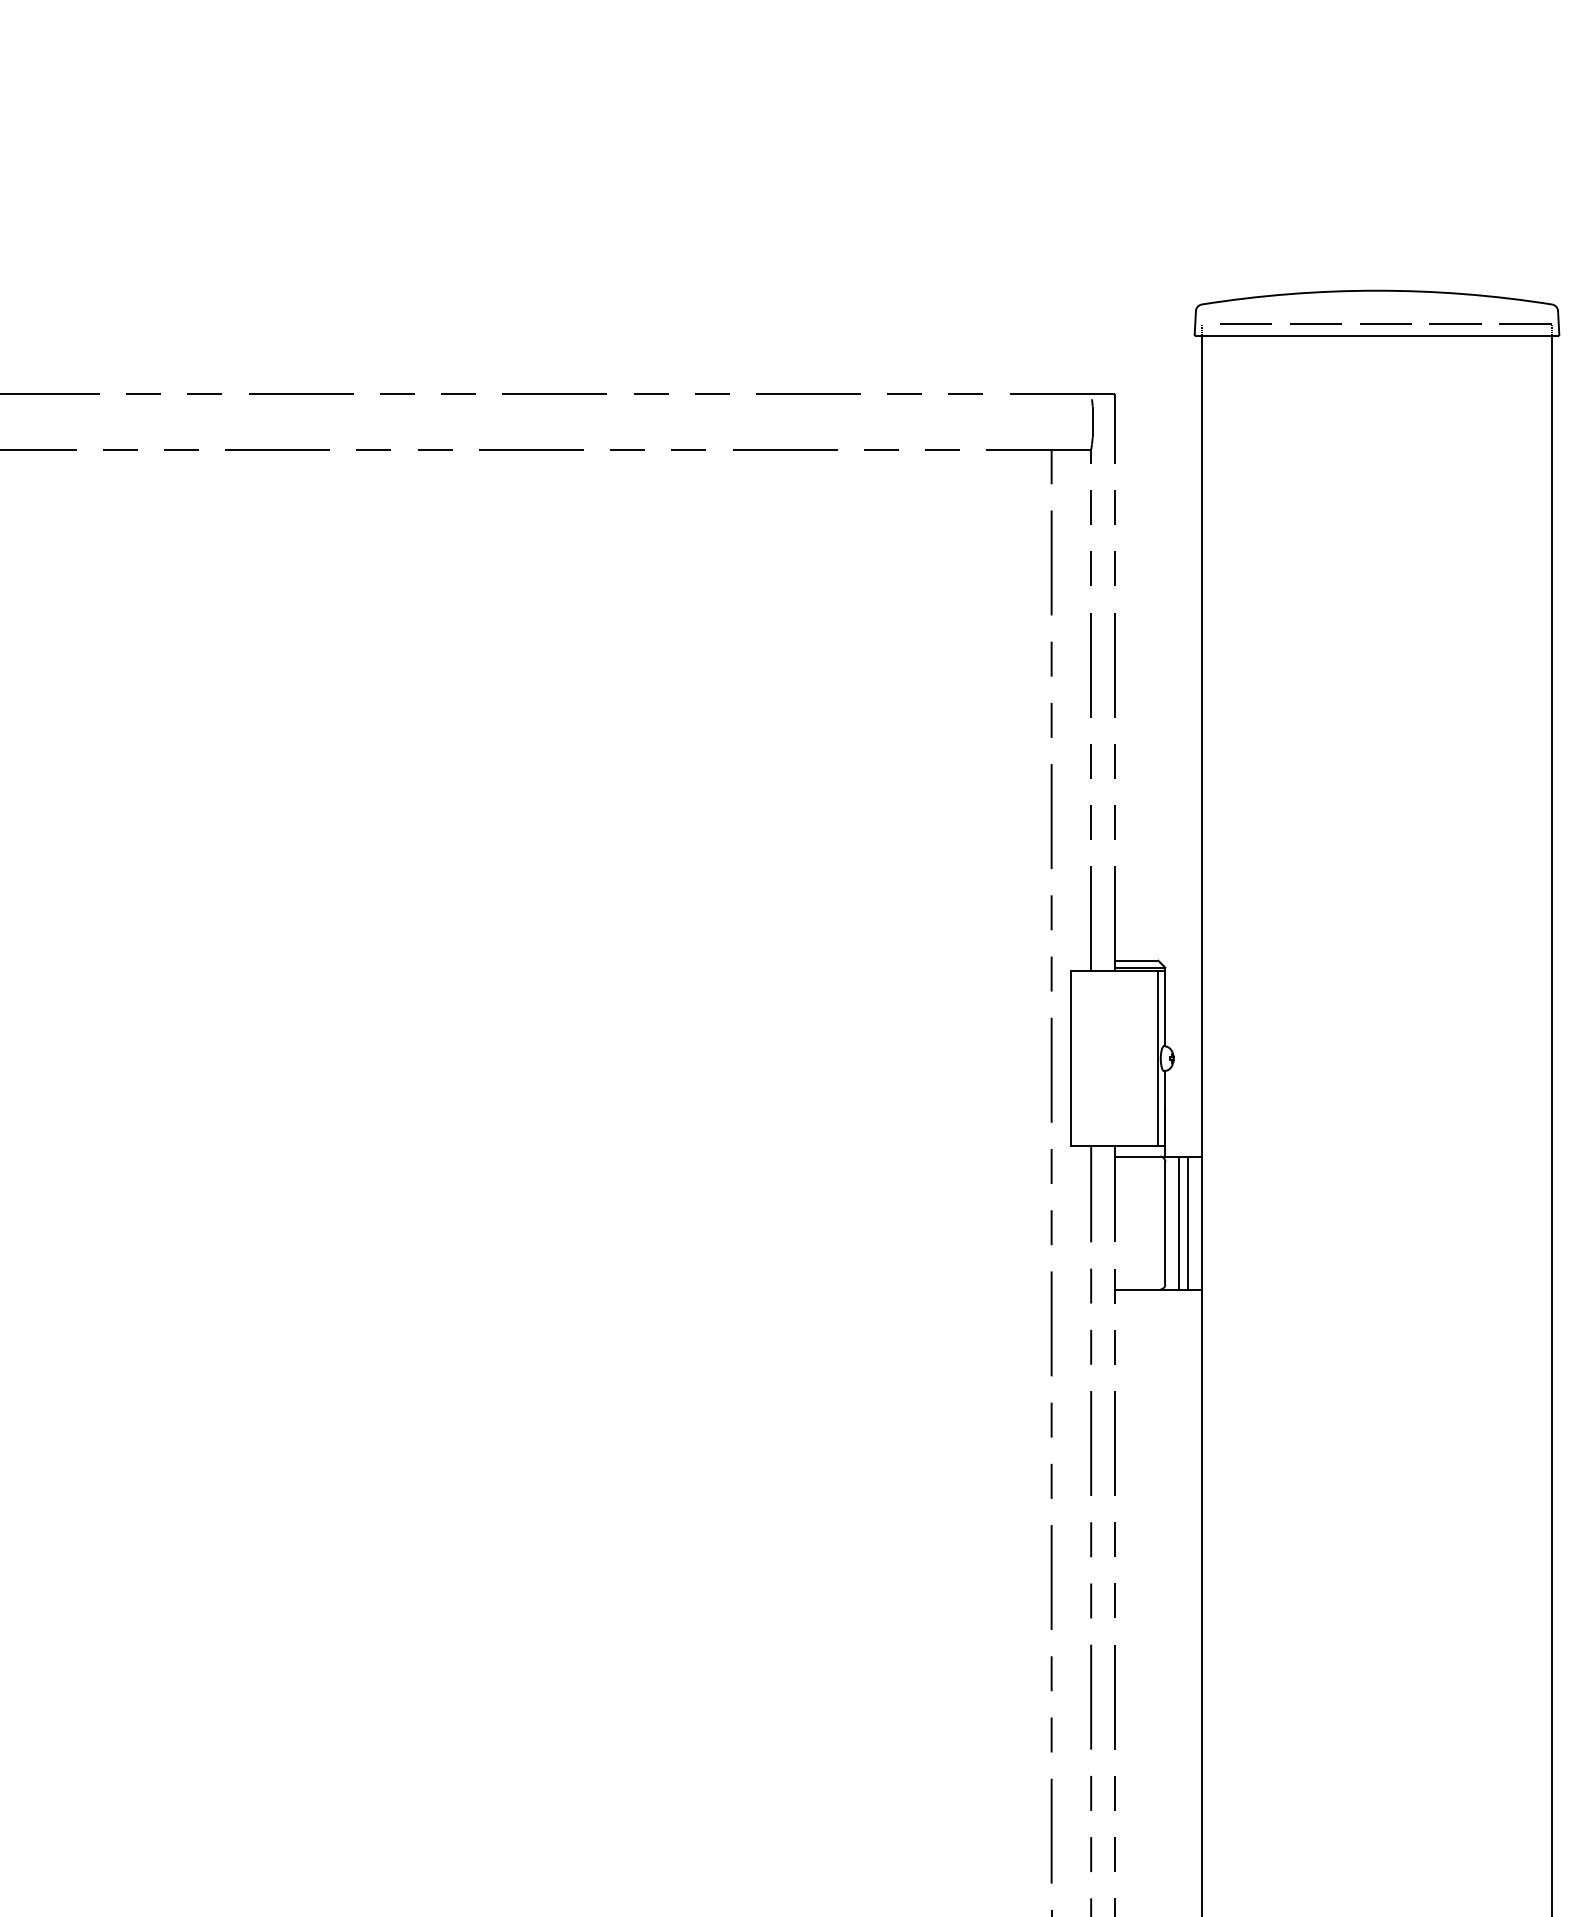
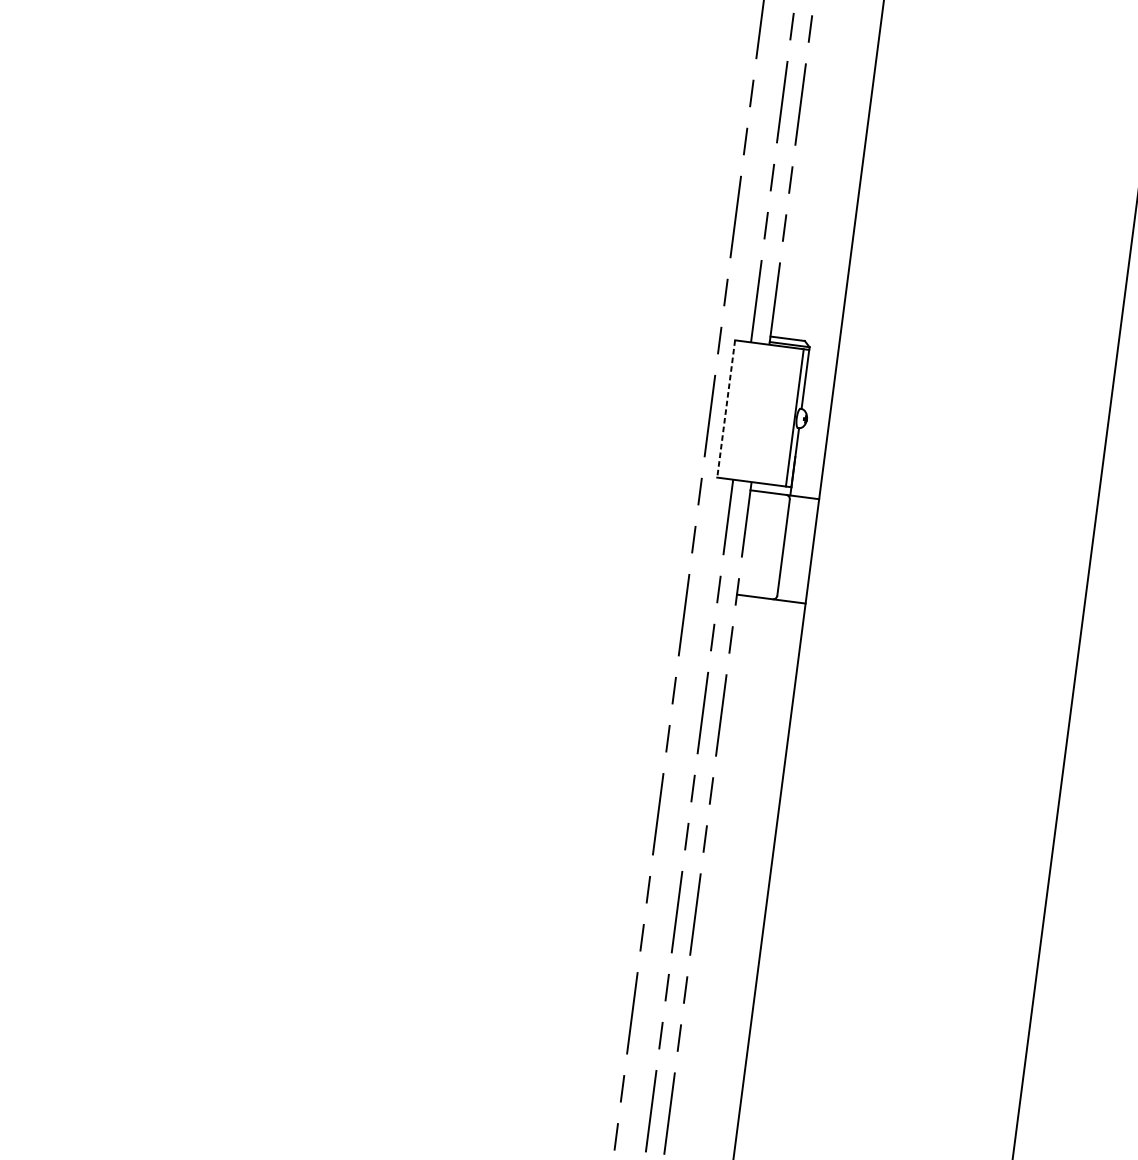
line: (1070, 1059) -> (725, 409), solid -> dashed
line: (1179, 1222) -> (794, 548), removed
line: (1188, 1222) -> (801, 549), removed

